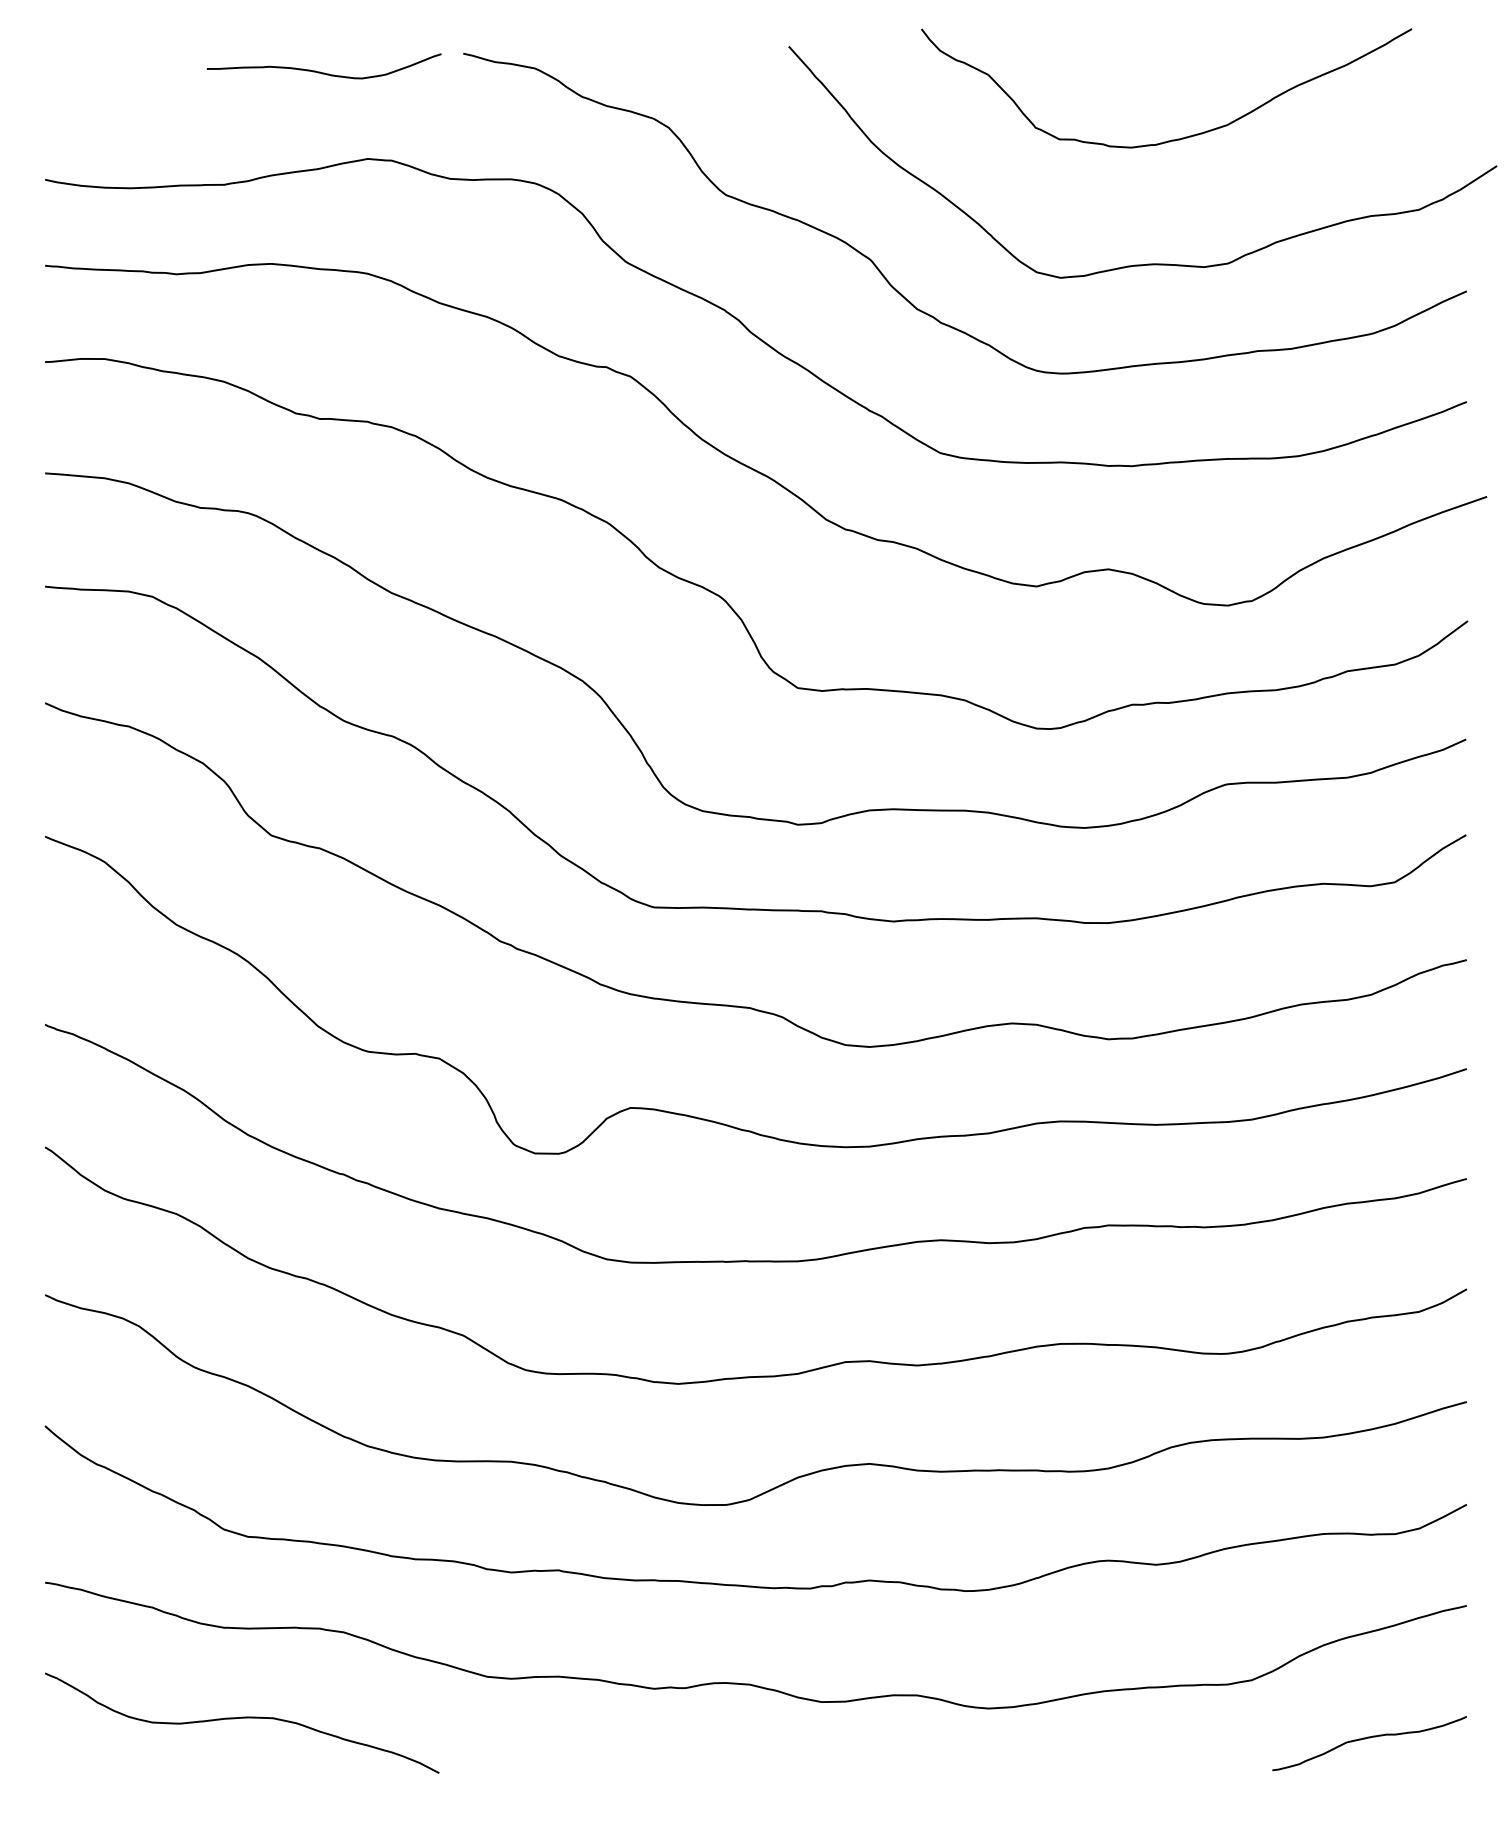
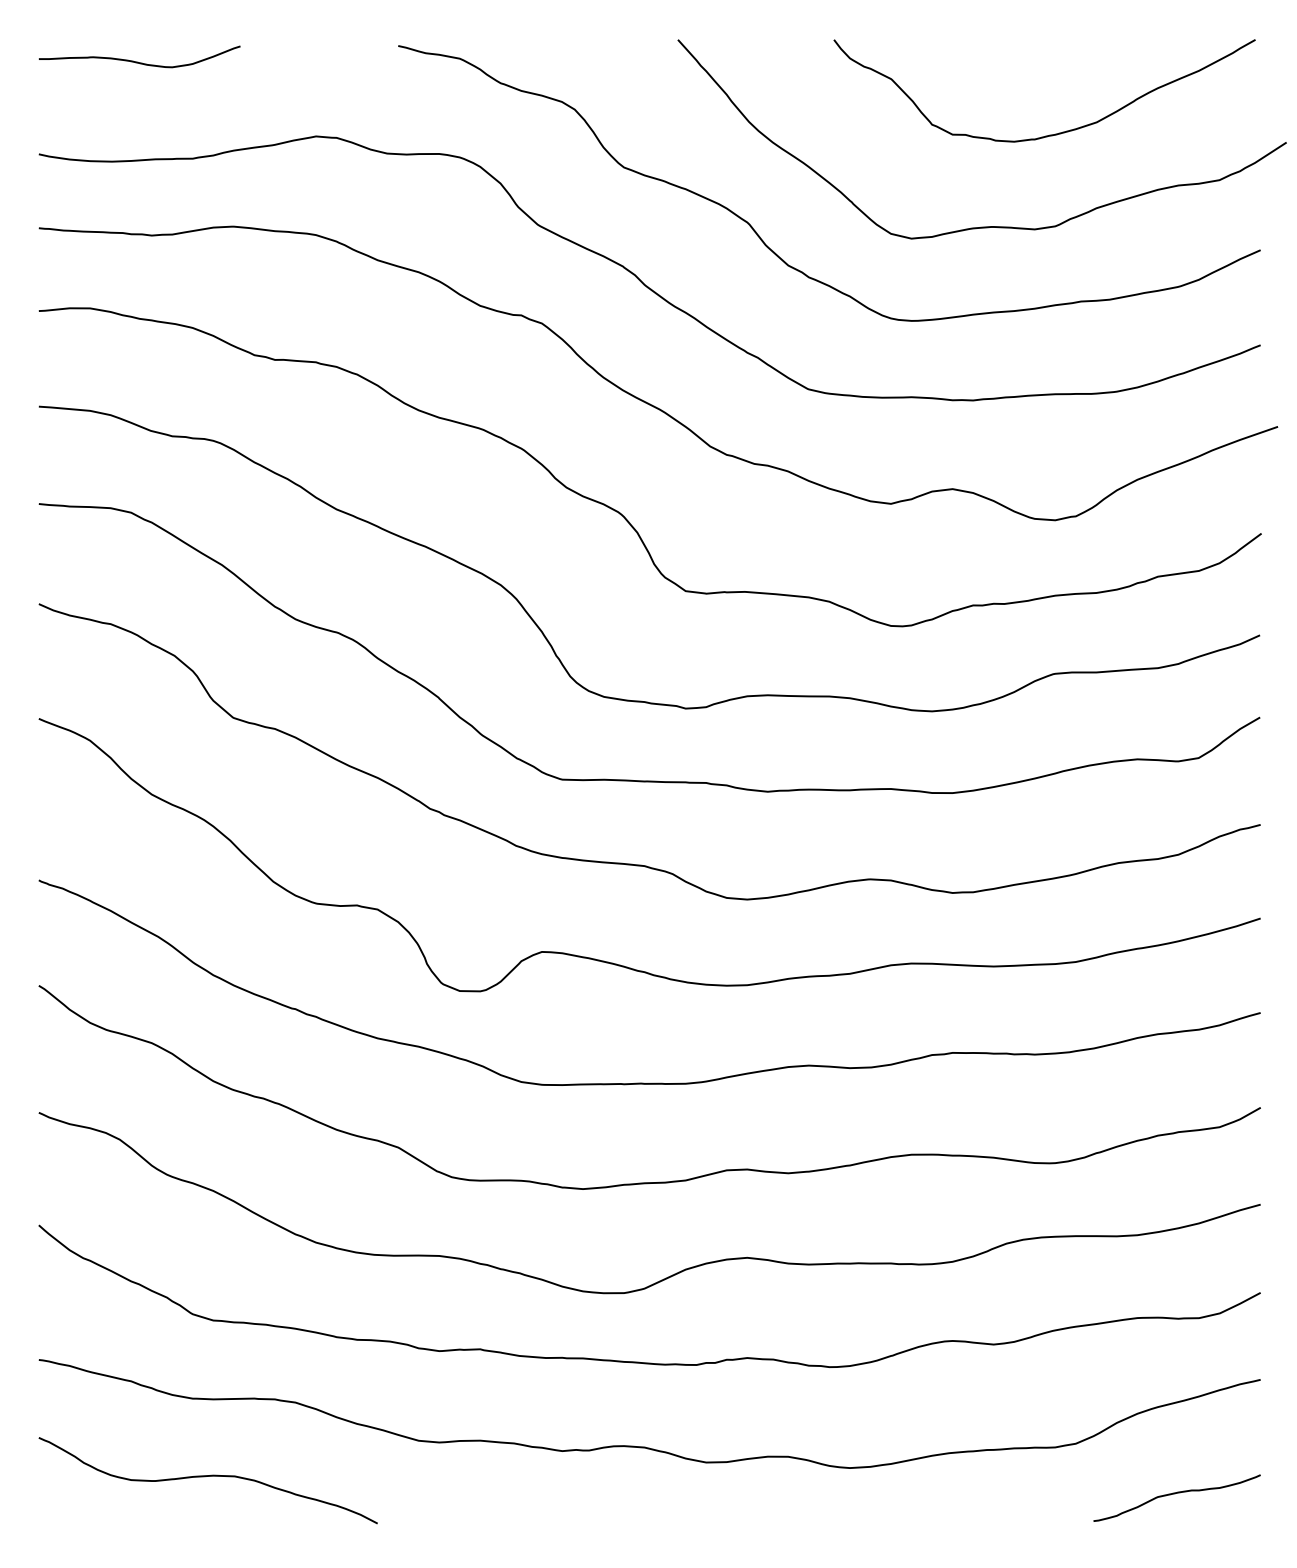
curve: (321, 71) -> (137, 61), moved
curve: (1172, 139) -> (1049, 134), moved

